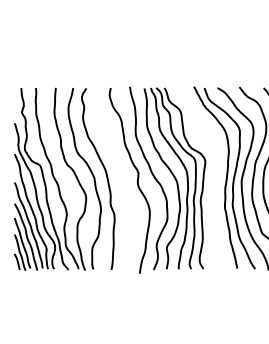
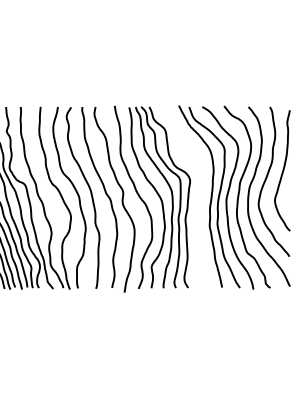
curve: (120, 175) -> (105, 194), added

